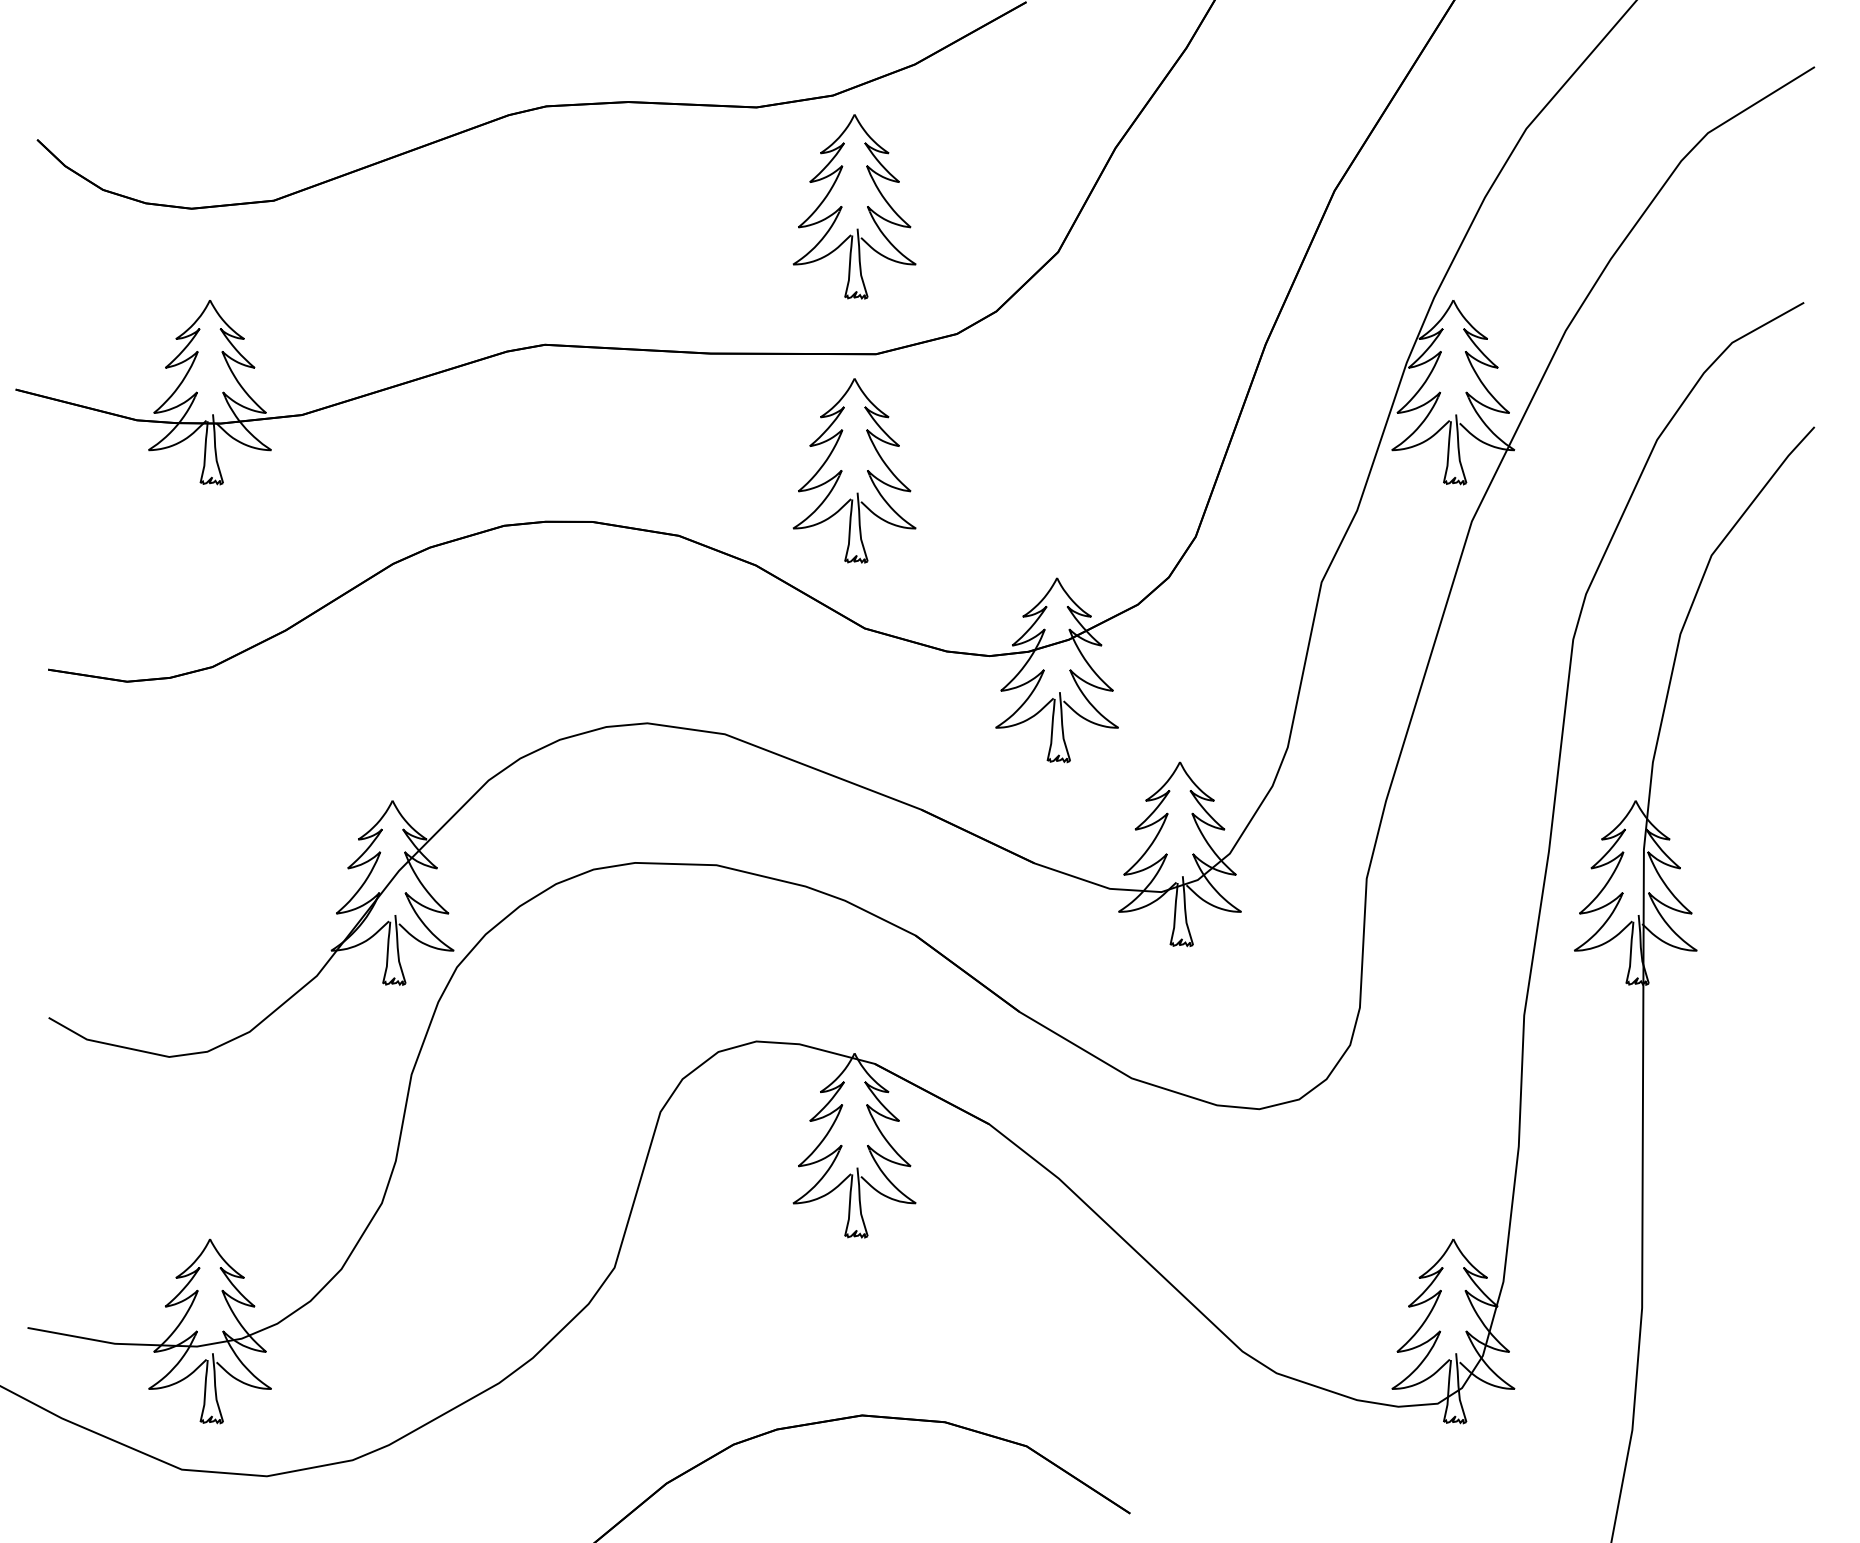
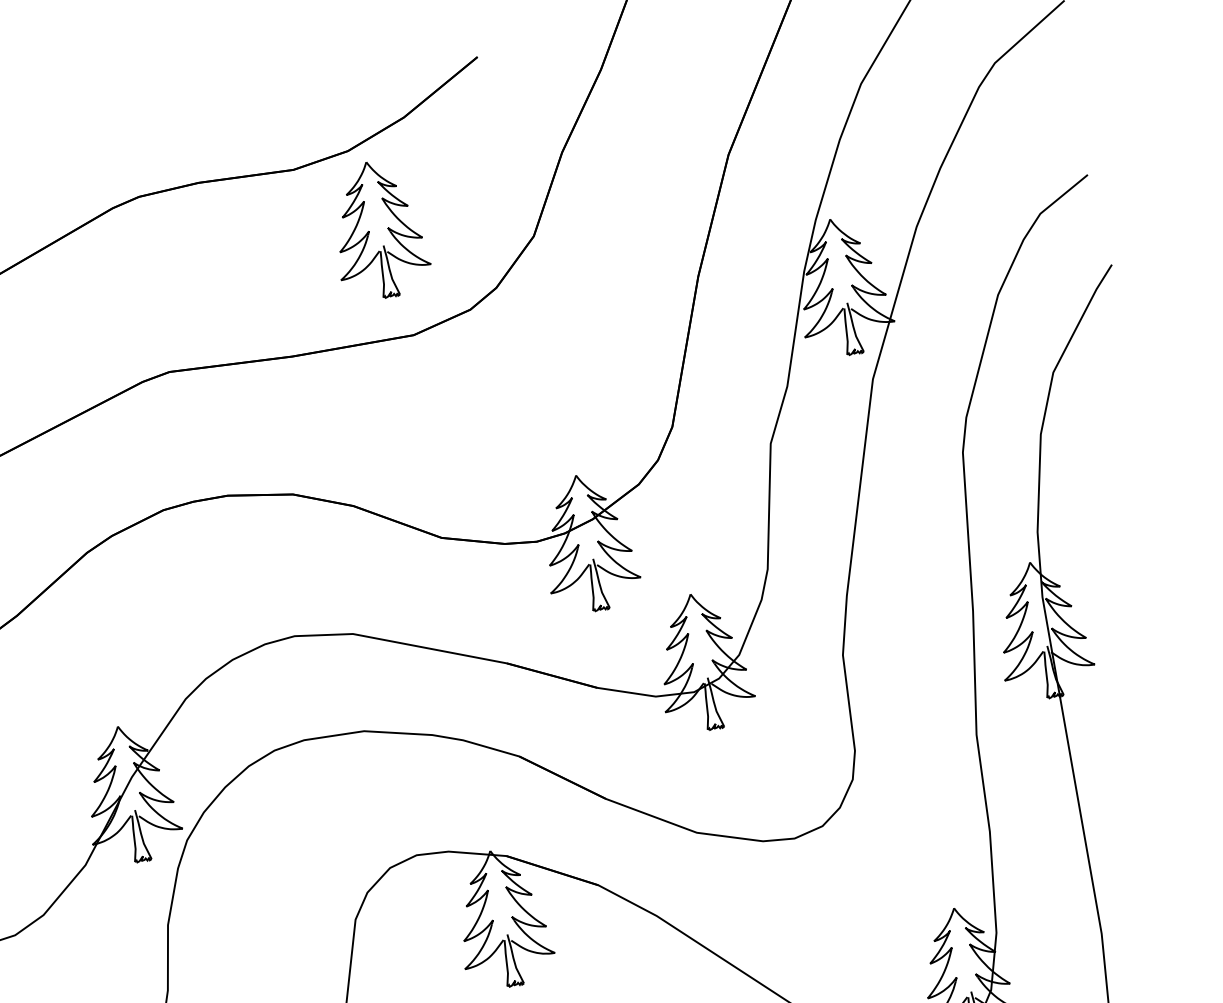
part: (854, 470) -> (413, 423), removed

